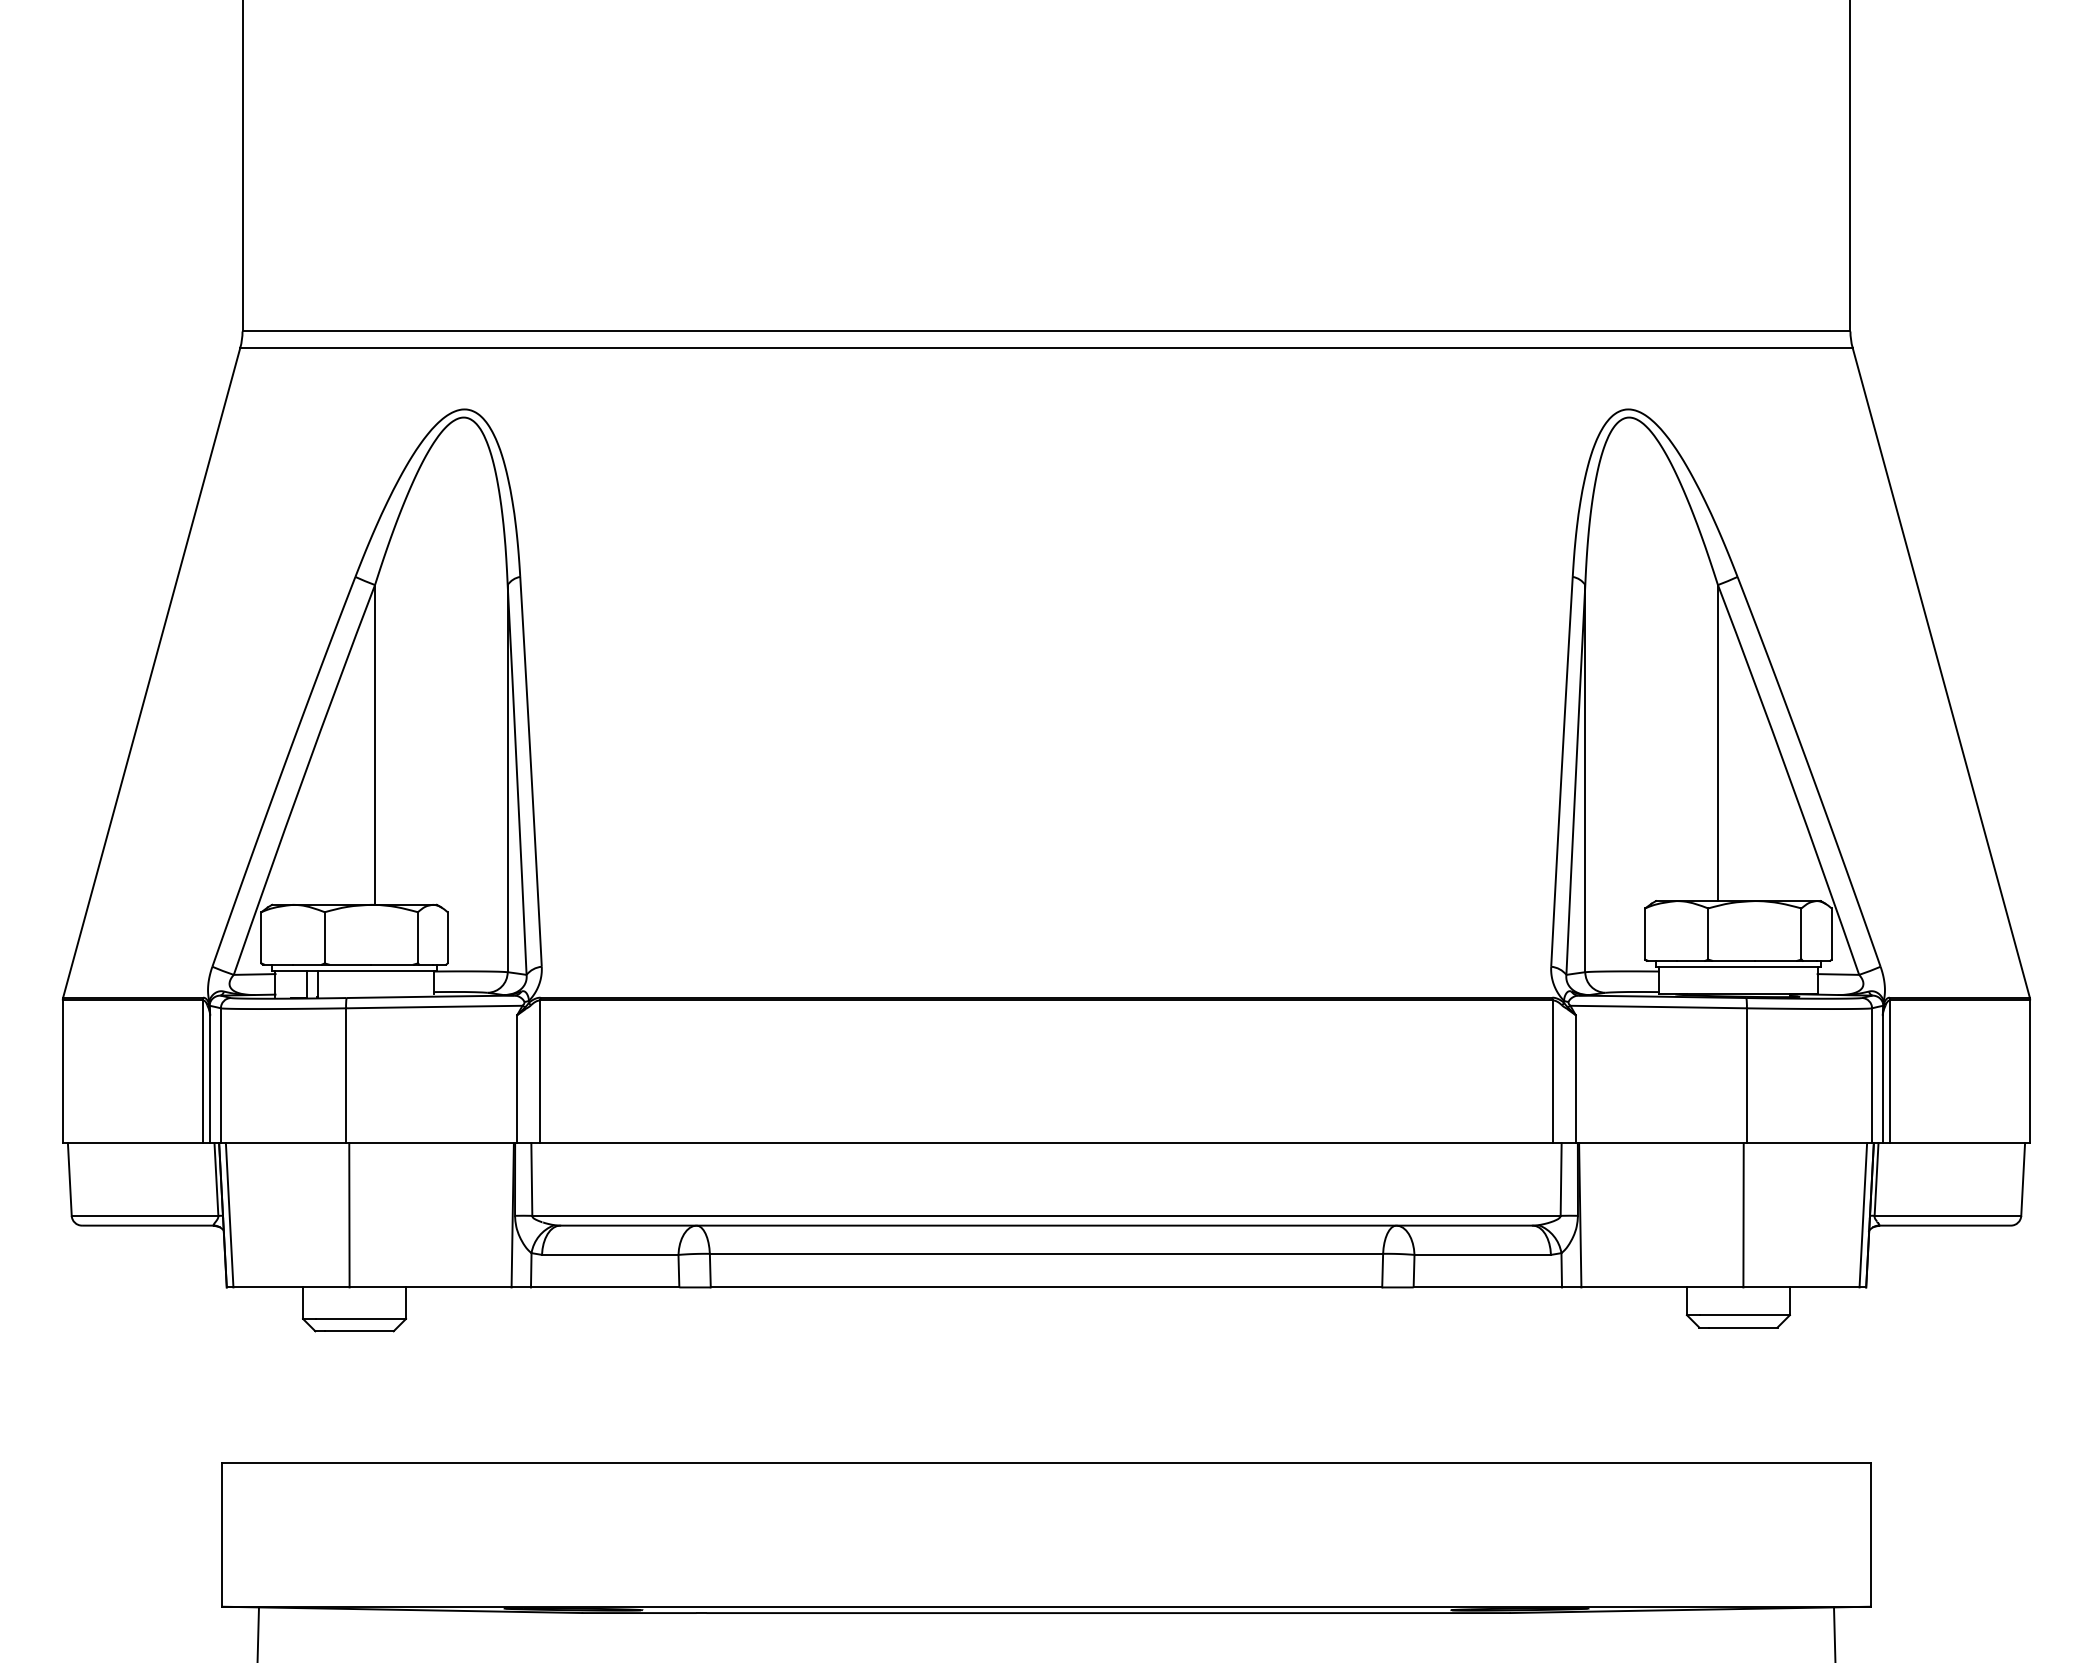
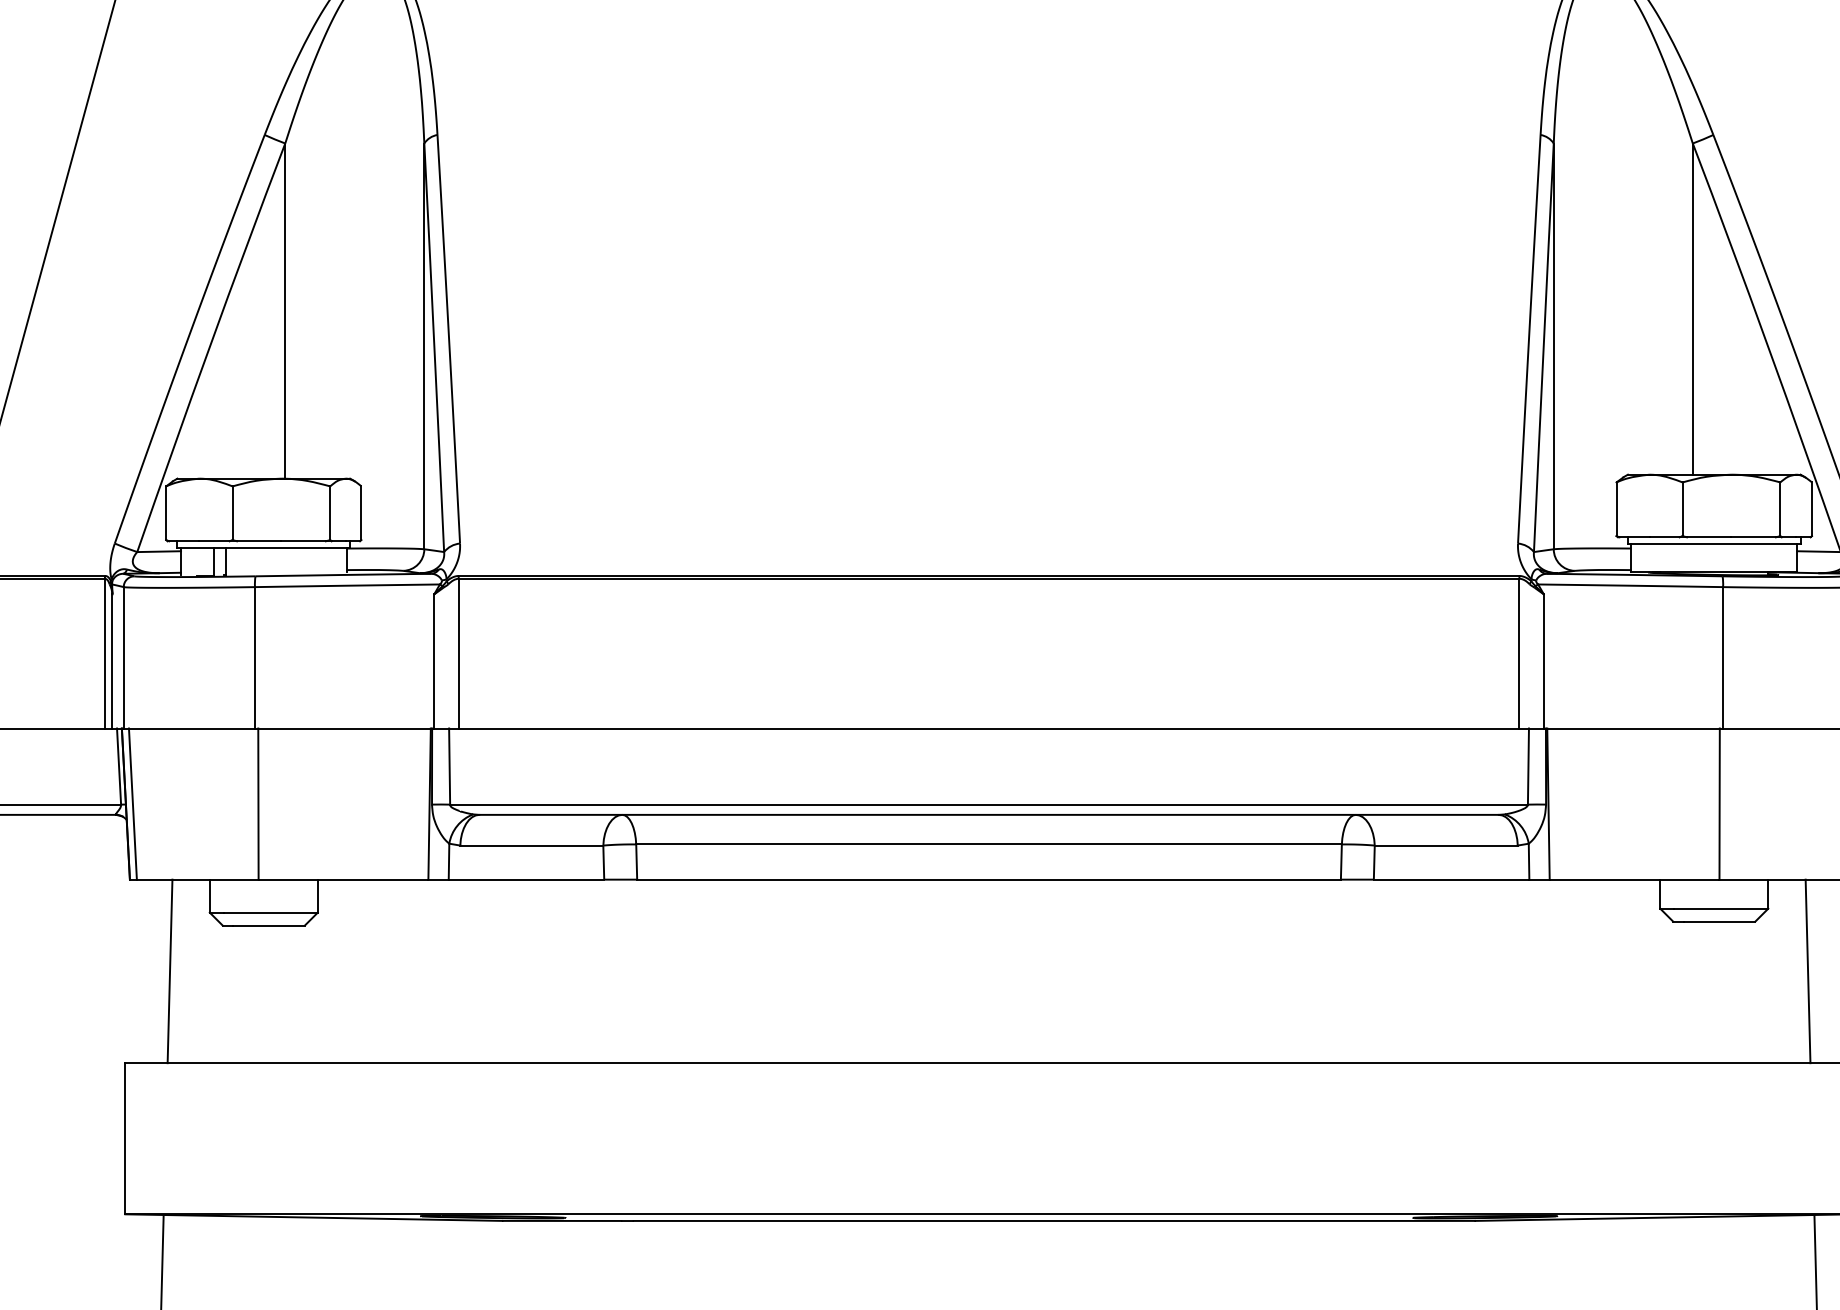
line: (264, 1374) -> (169, 970), added
line: (1827, 1374) -> (1807, 970), added

